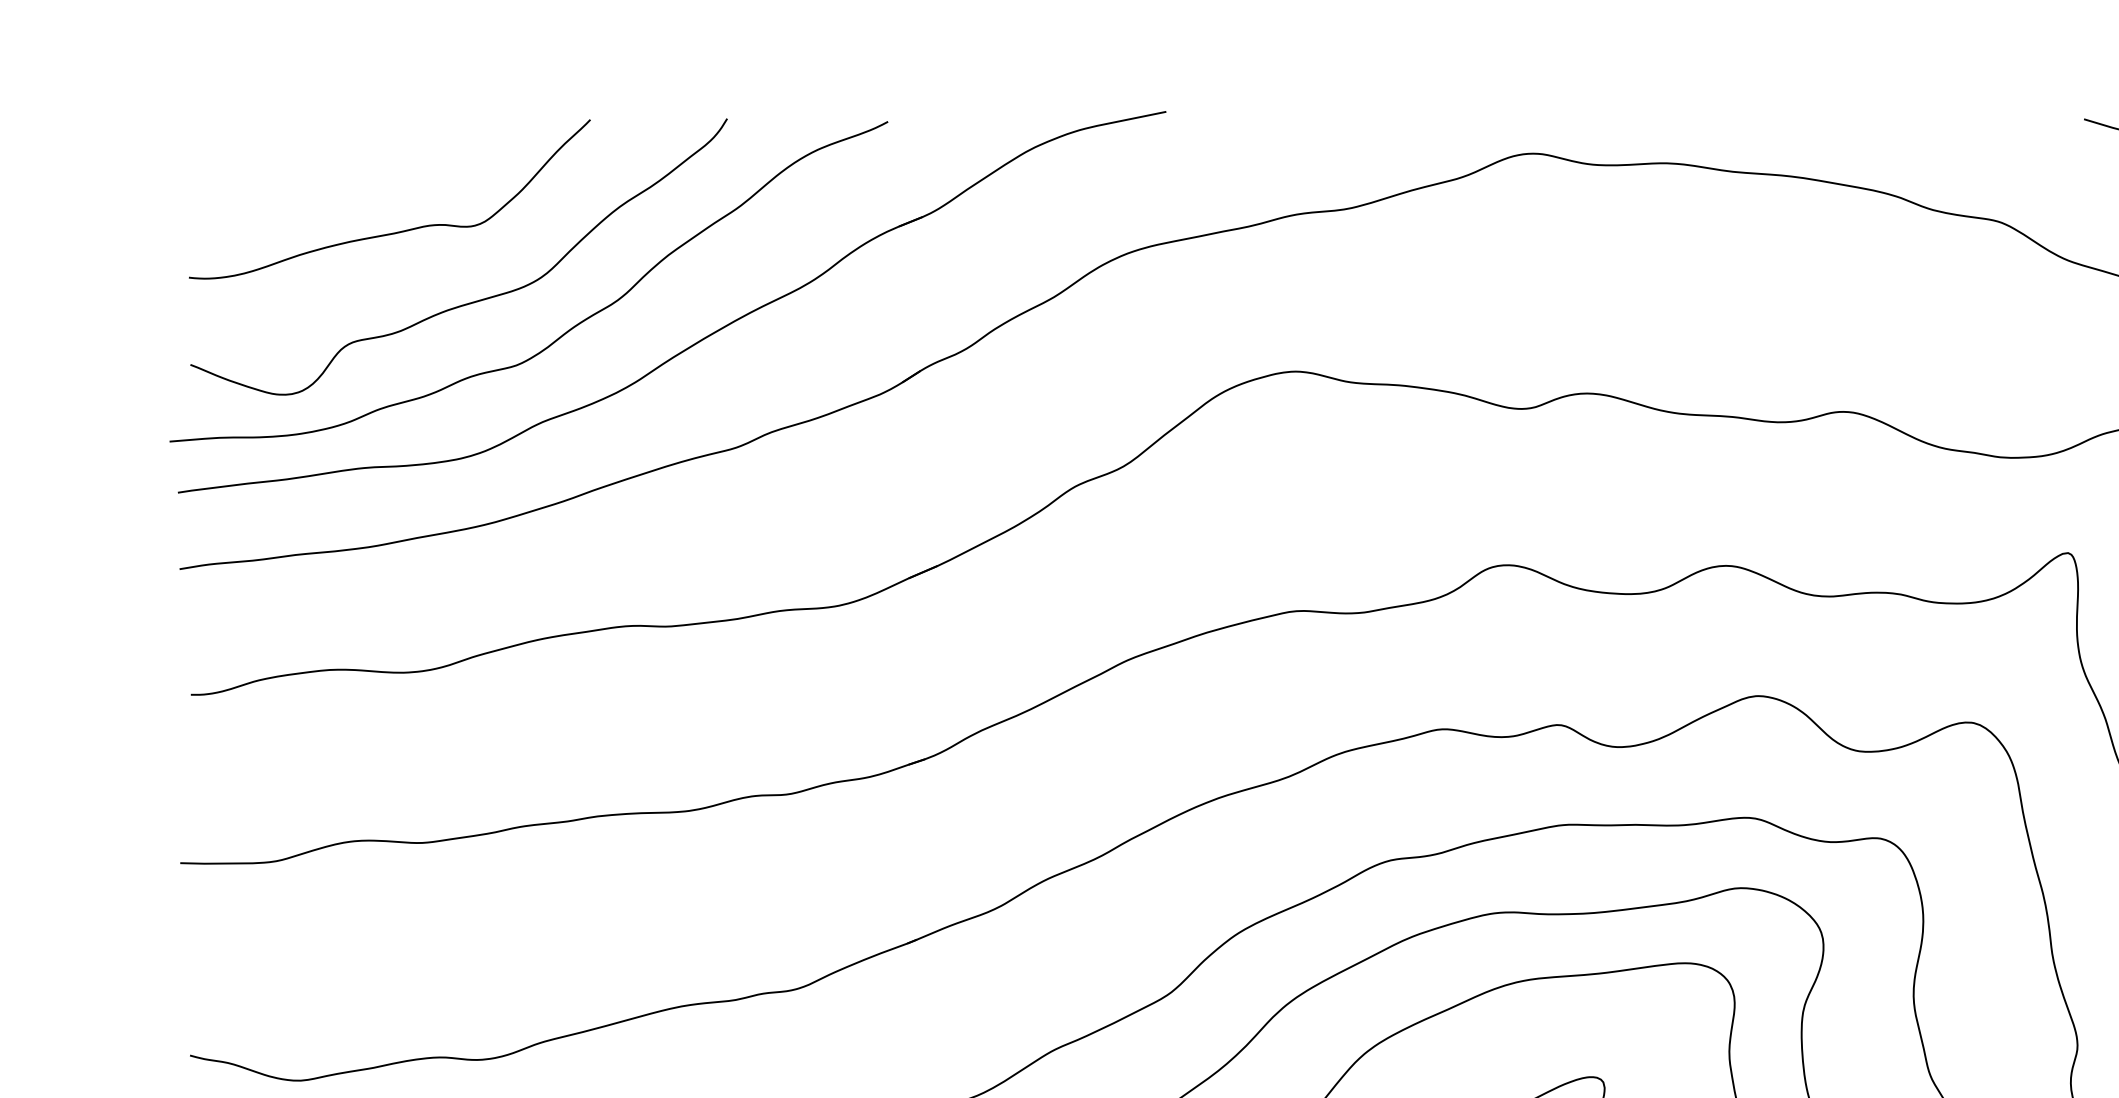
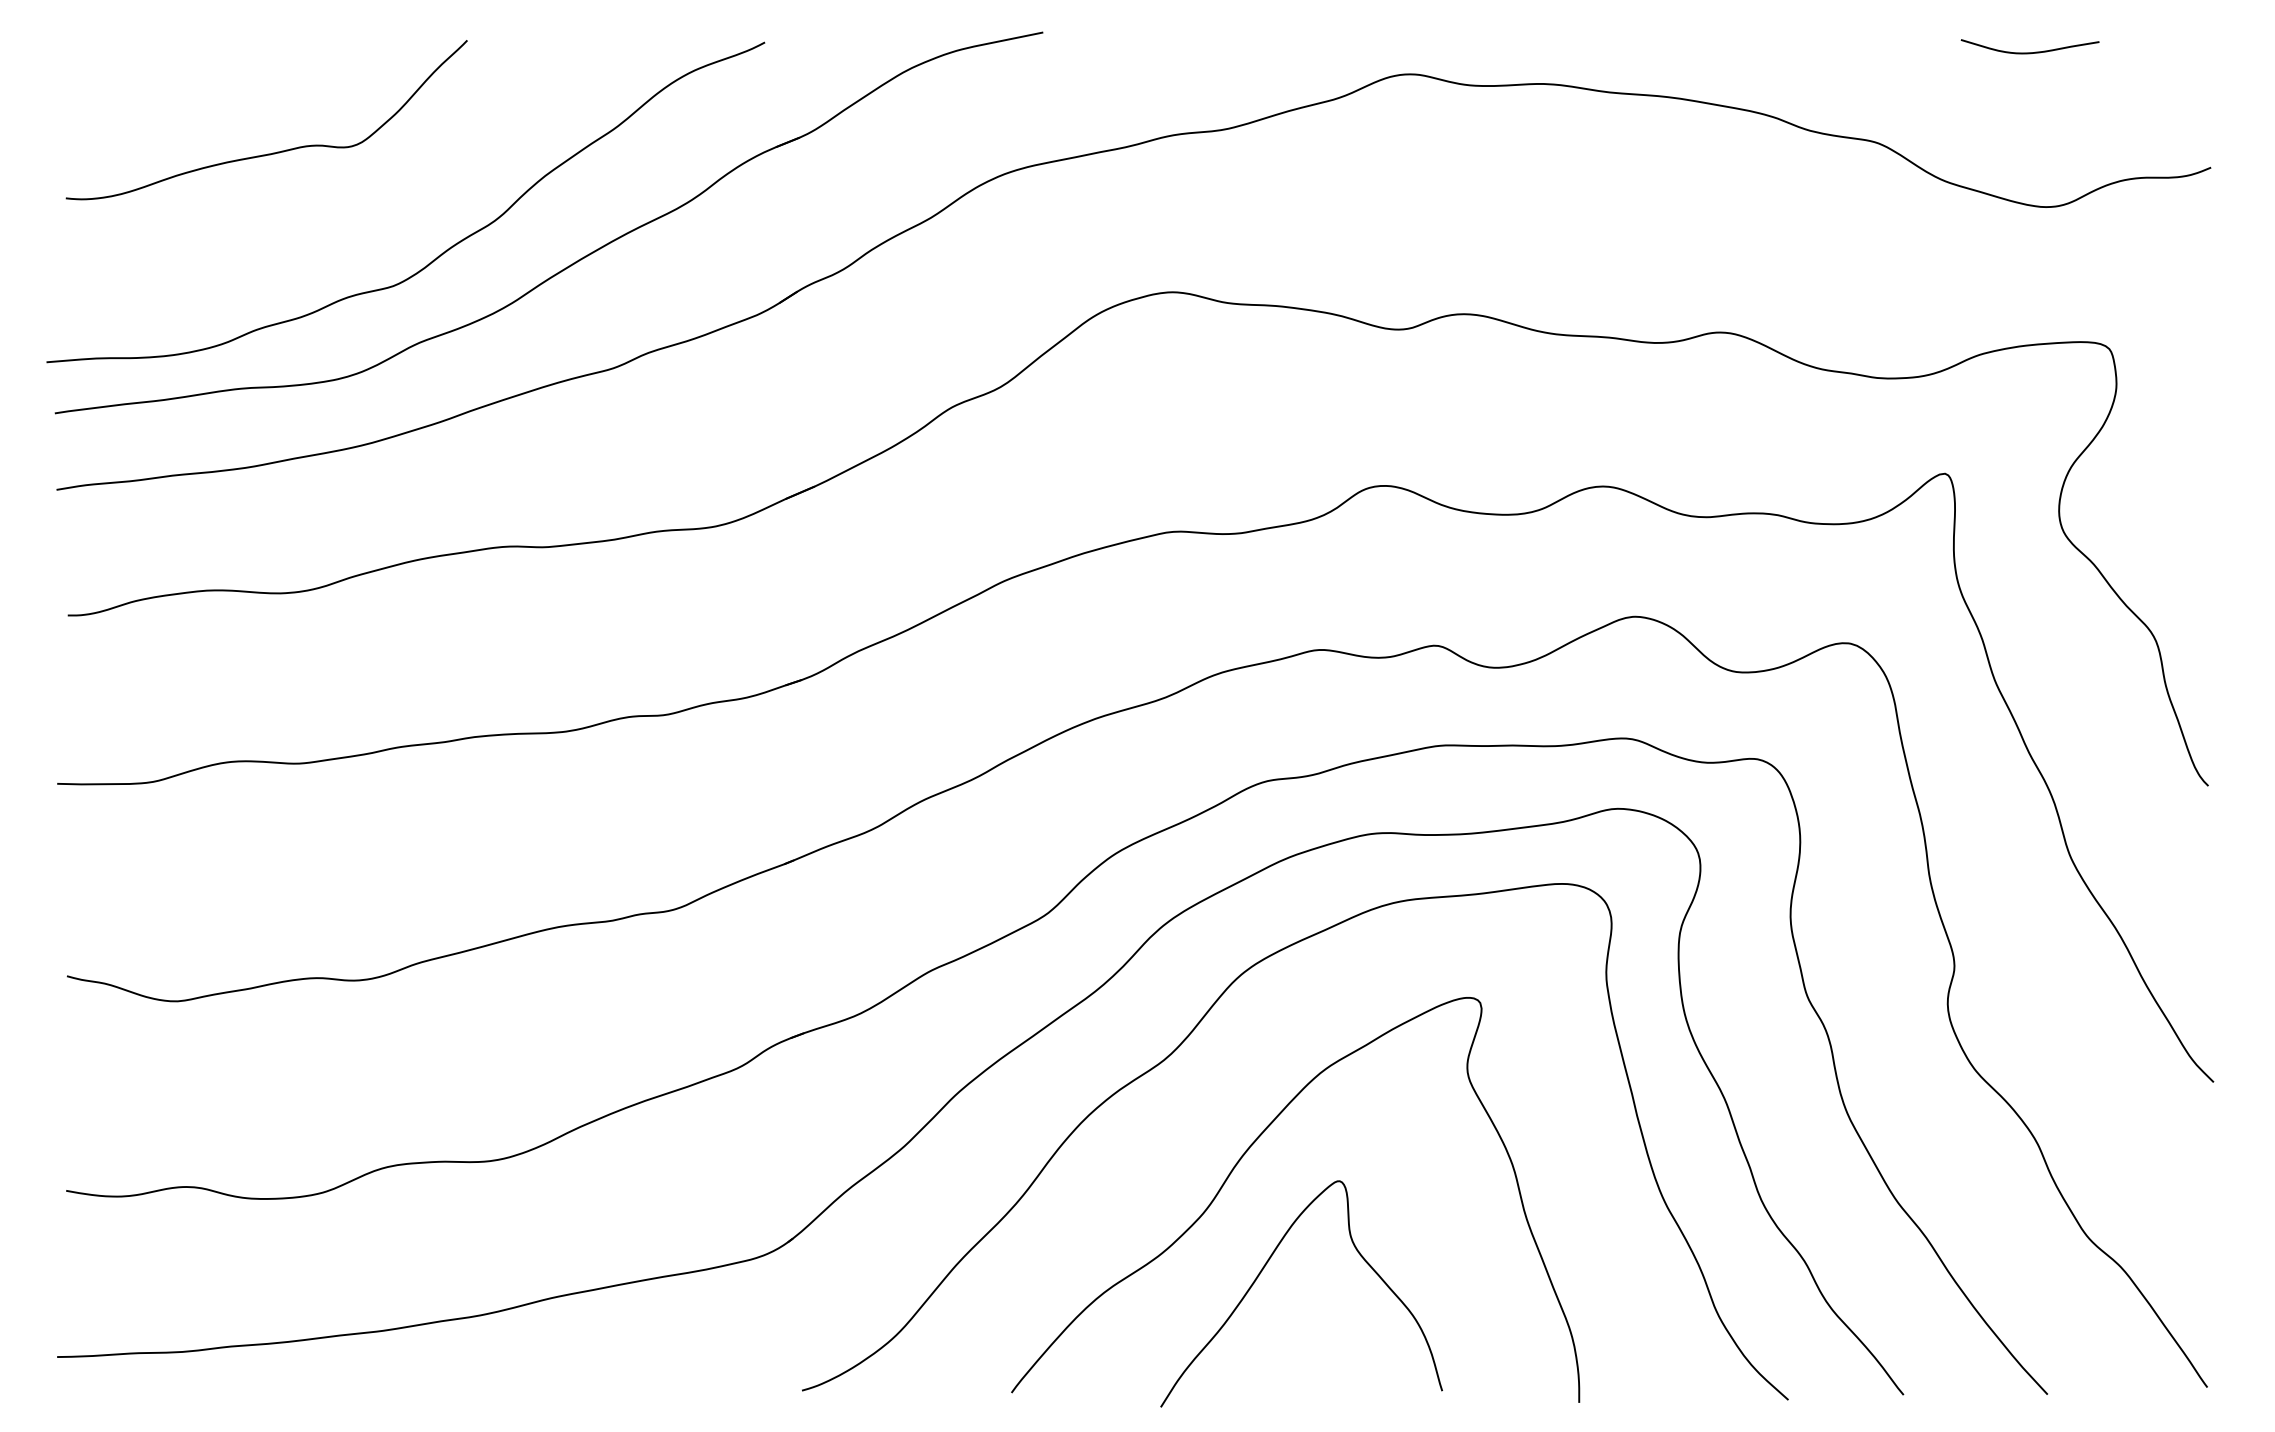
curve: (474, 300) -> (351, 221), removed

